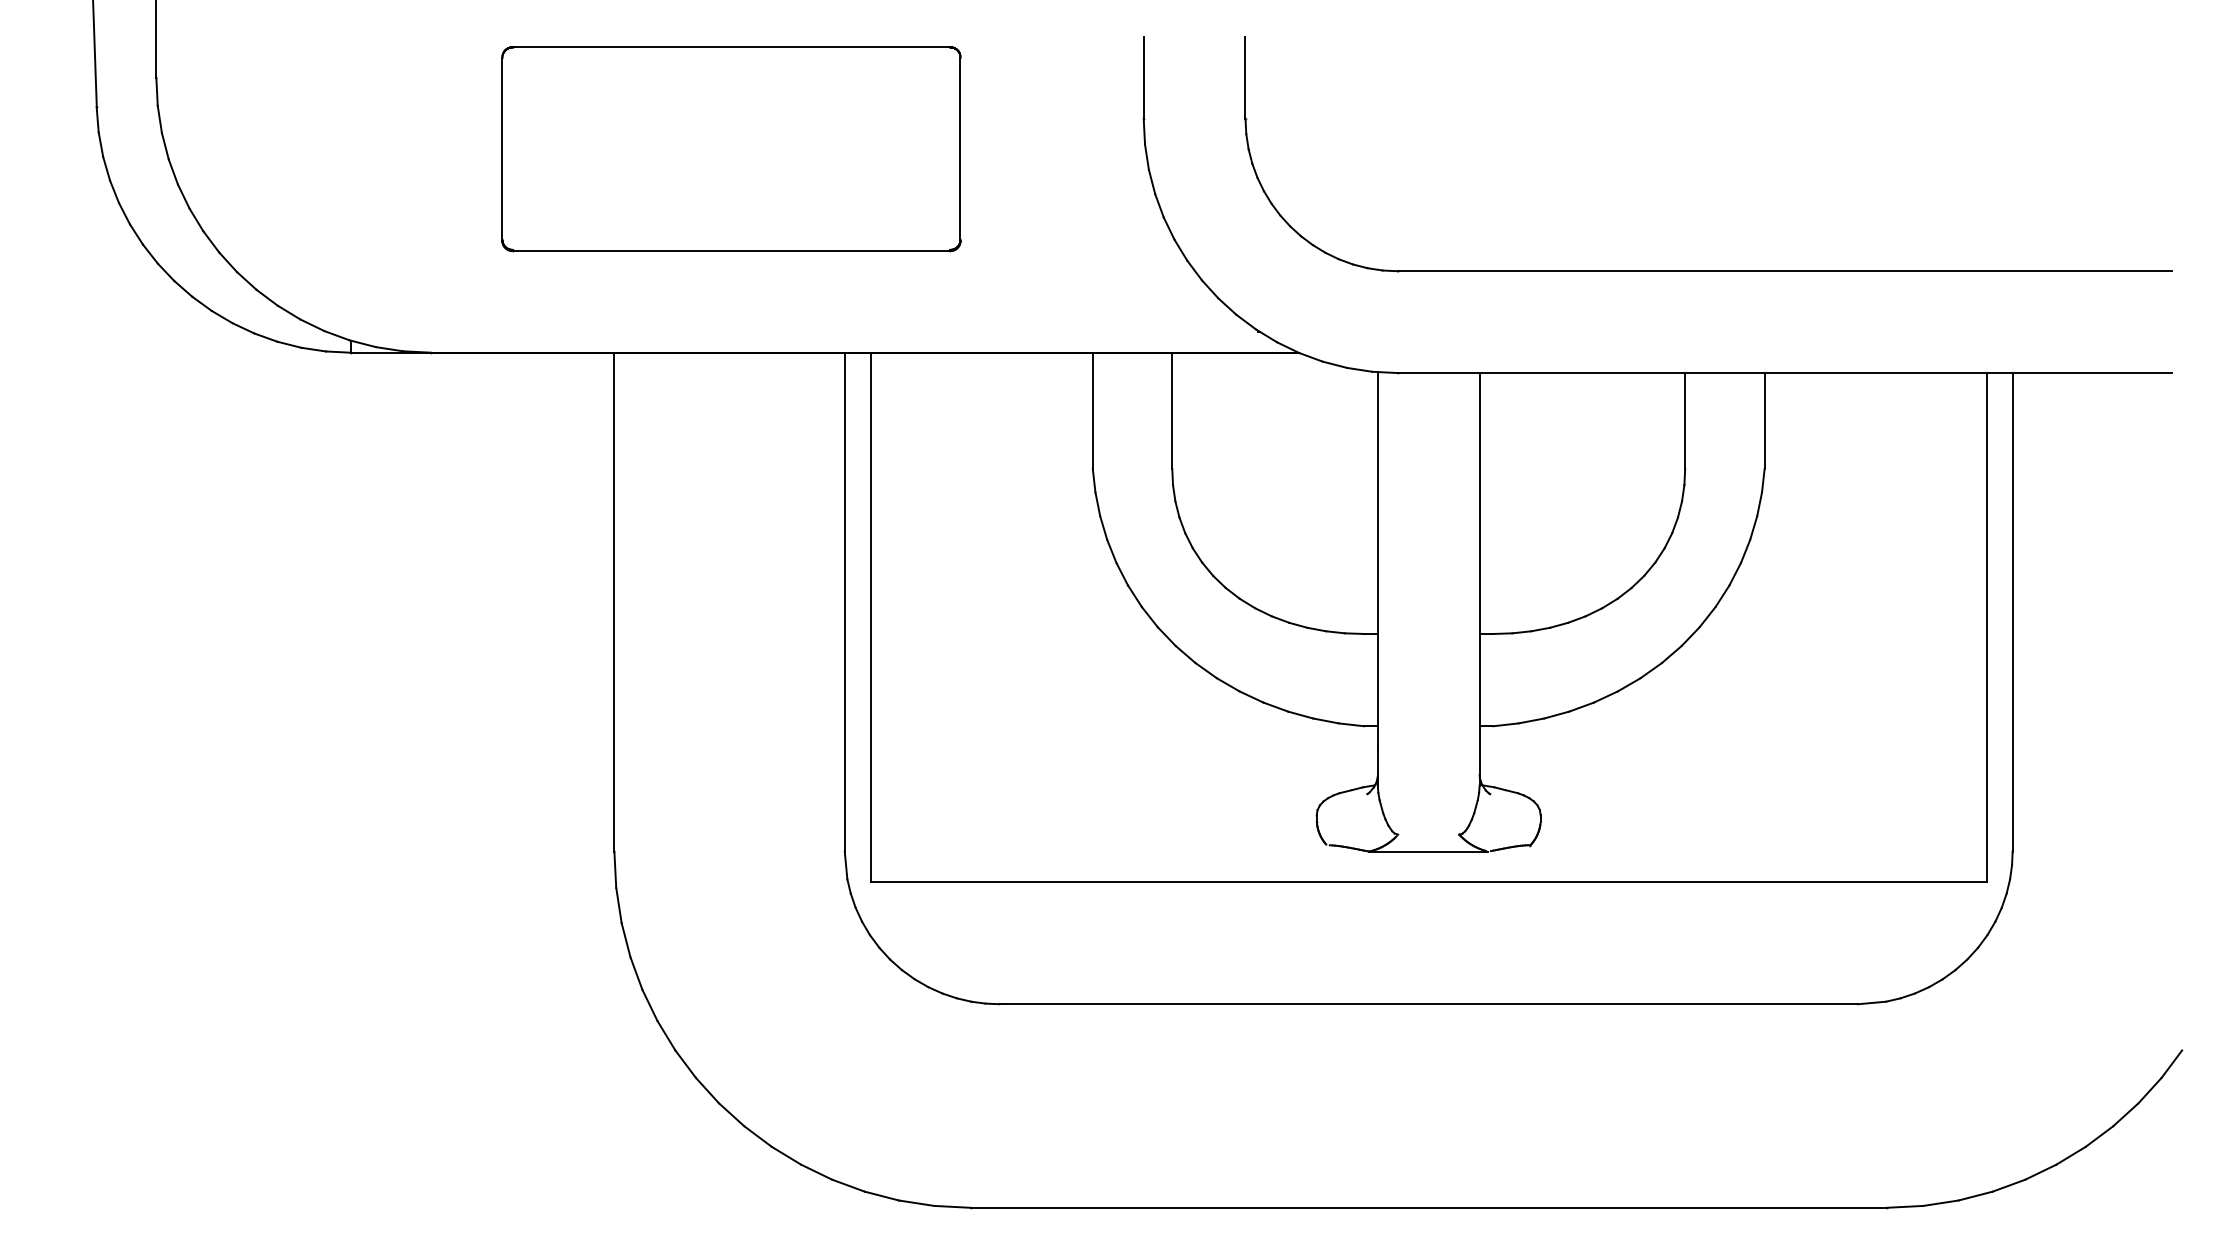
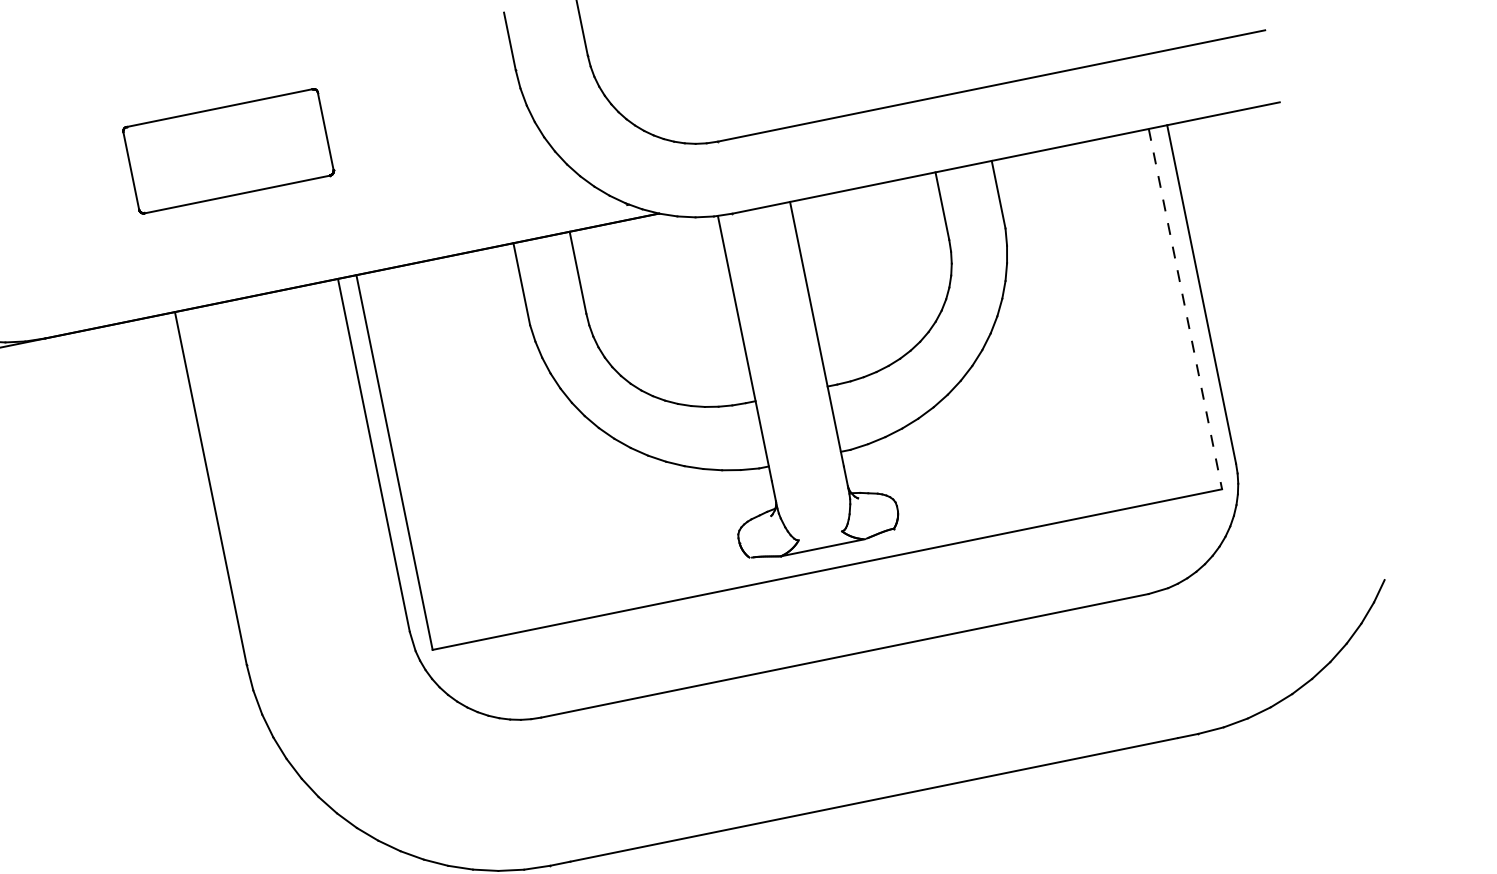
part: (731, 149) -> (228, 151), size x0.6
line: (1986, 627) -> (1185, 308), solid -> dashed

